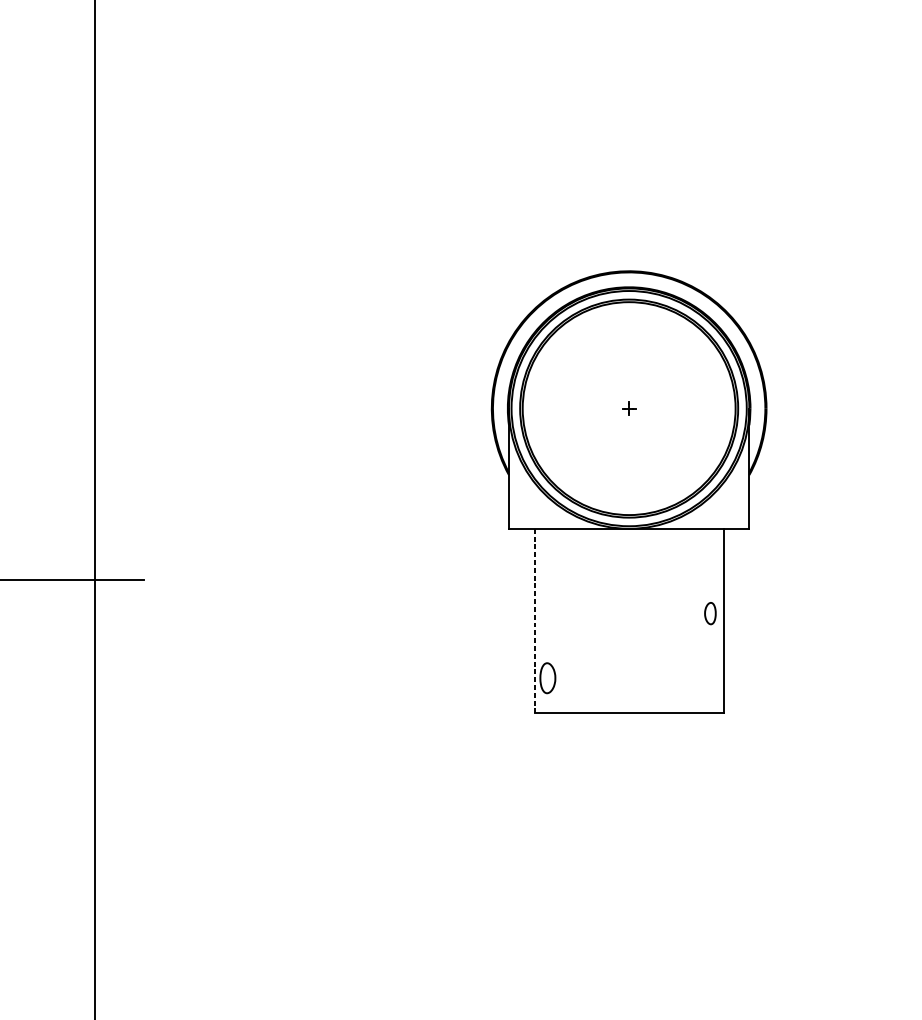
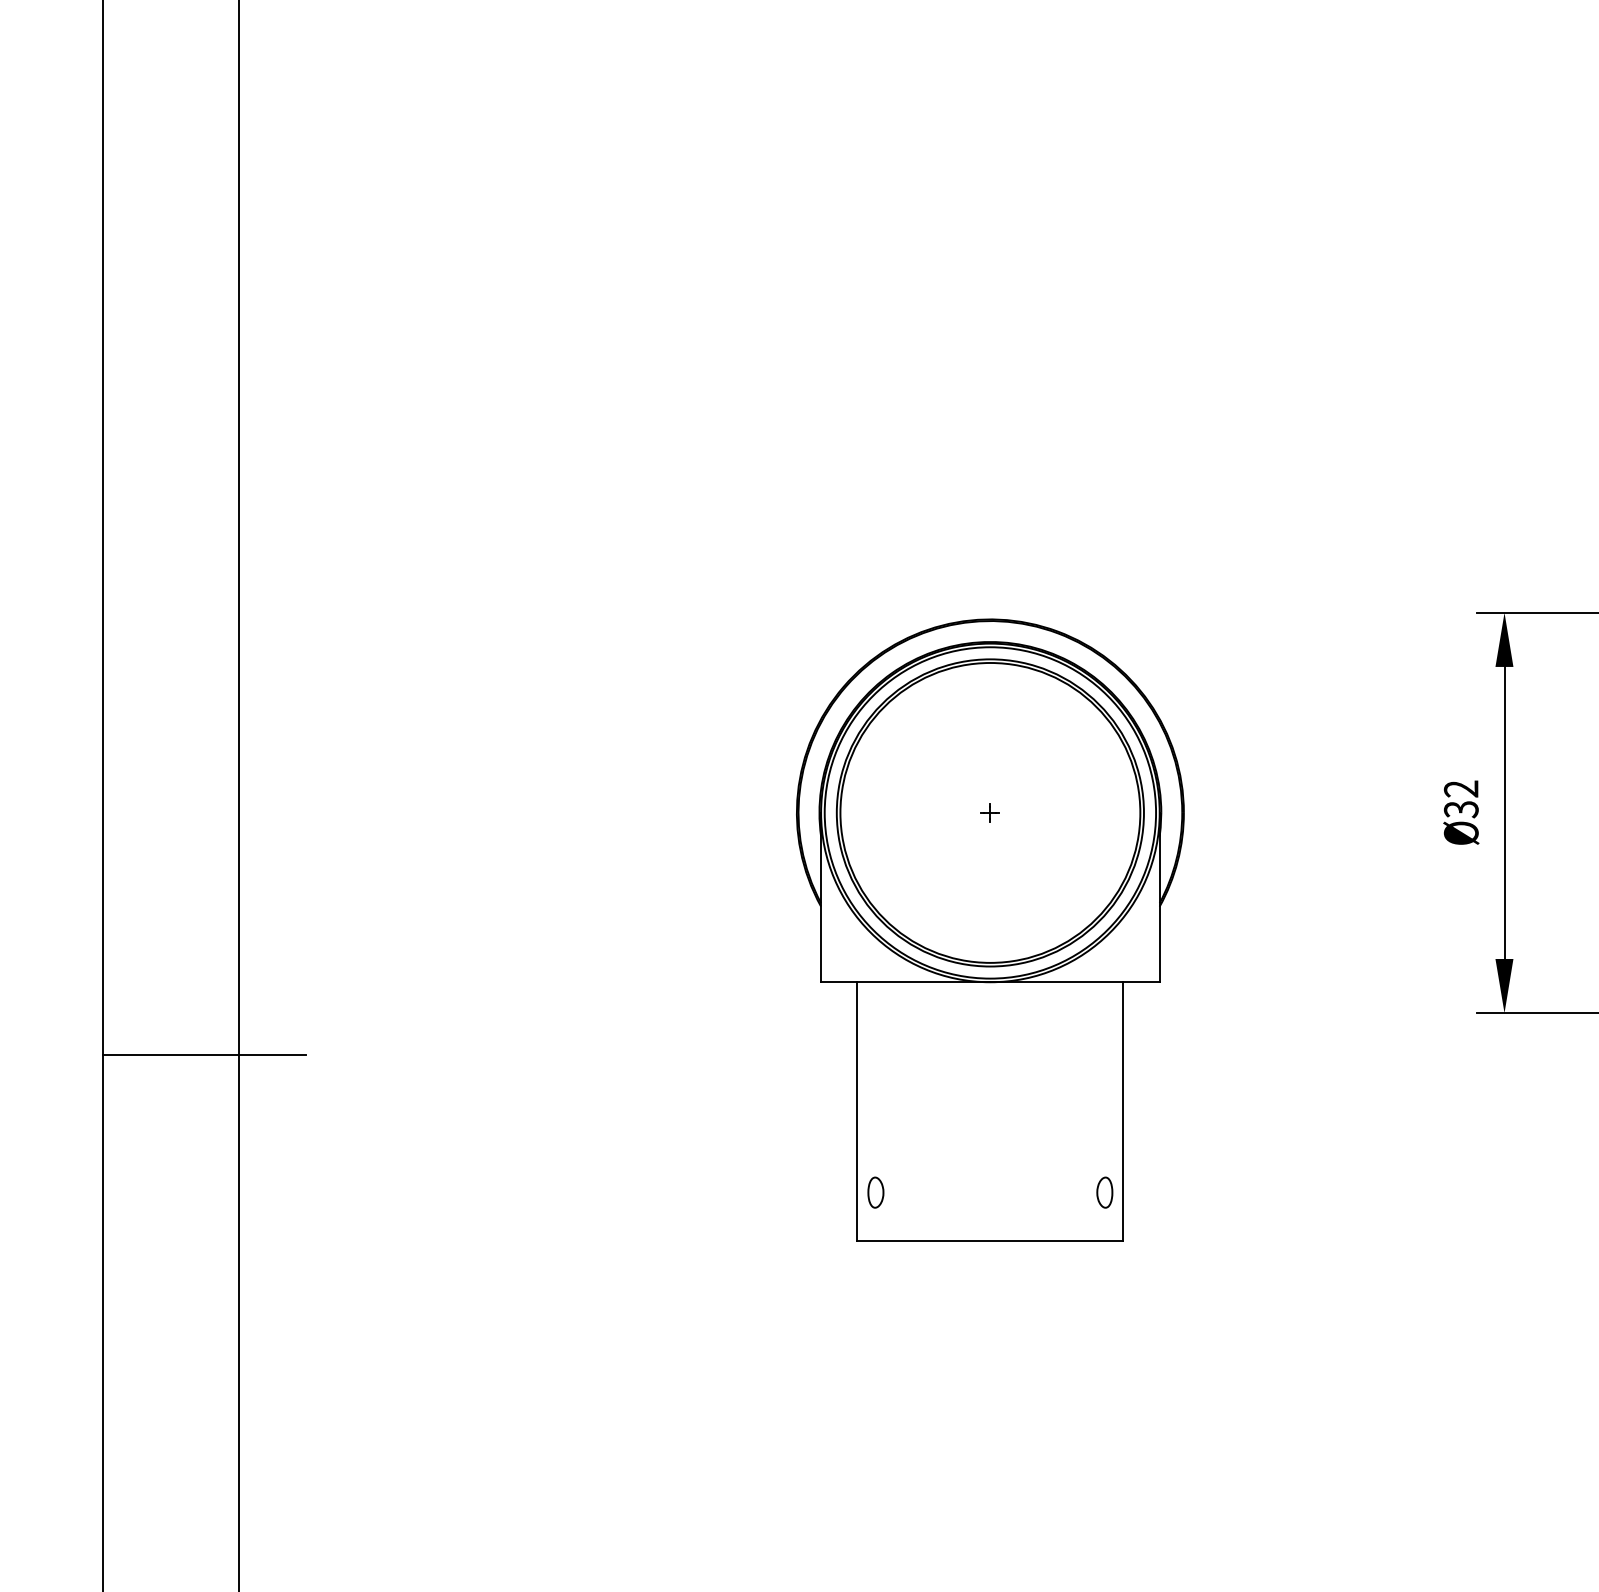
part: (710, 613) -> (1104, 1192), moved
line: (534, 621) -> (857, 1112), dashed -> solid
part: (547, 678) -> (875, 1192), size x0.71

